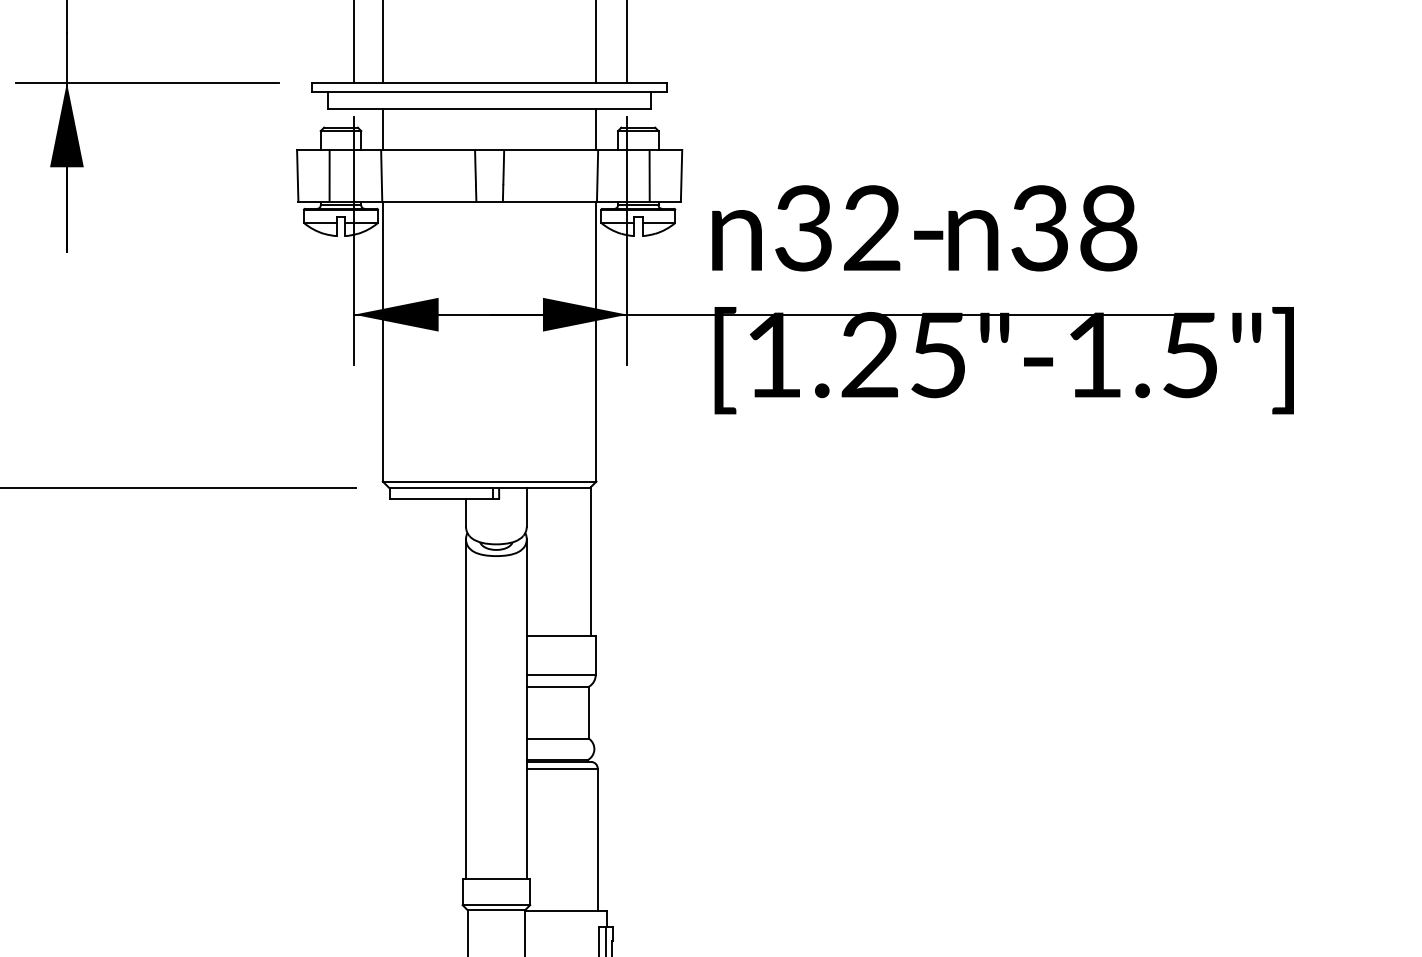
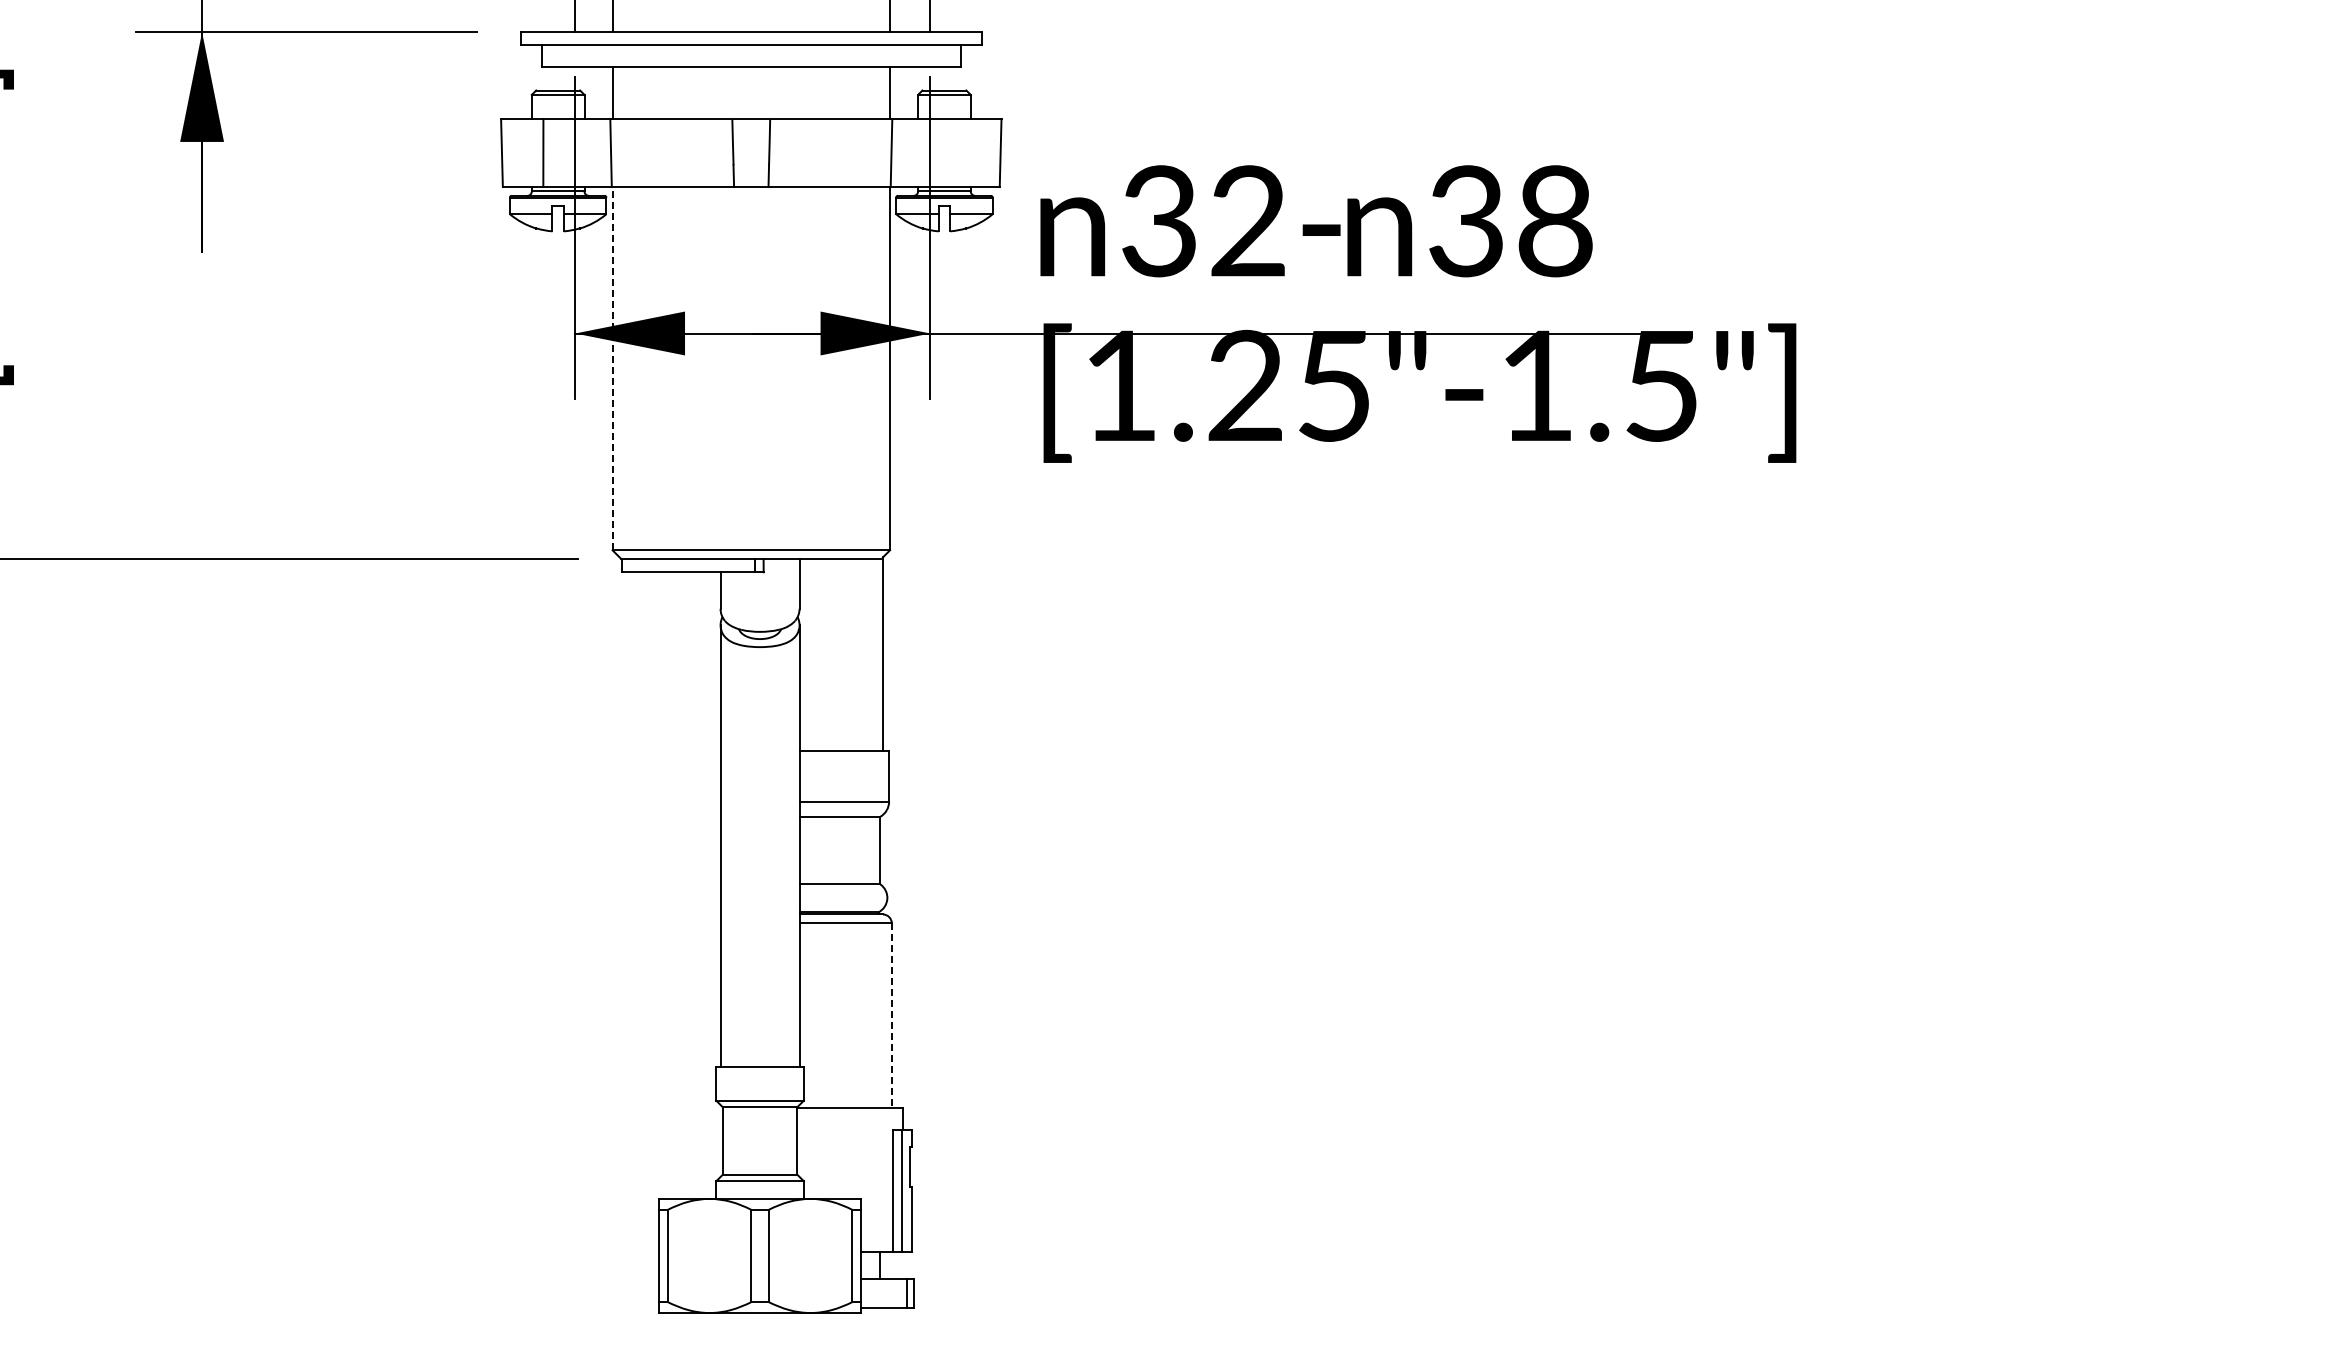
line: (649, 176) -> (959, 153), removed
line: (382, 341) -> (612, 368), solid -> dashed
line: (597, 839) -> (891, 1015), solid -> dashed

